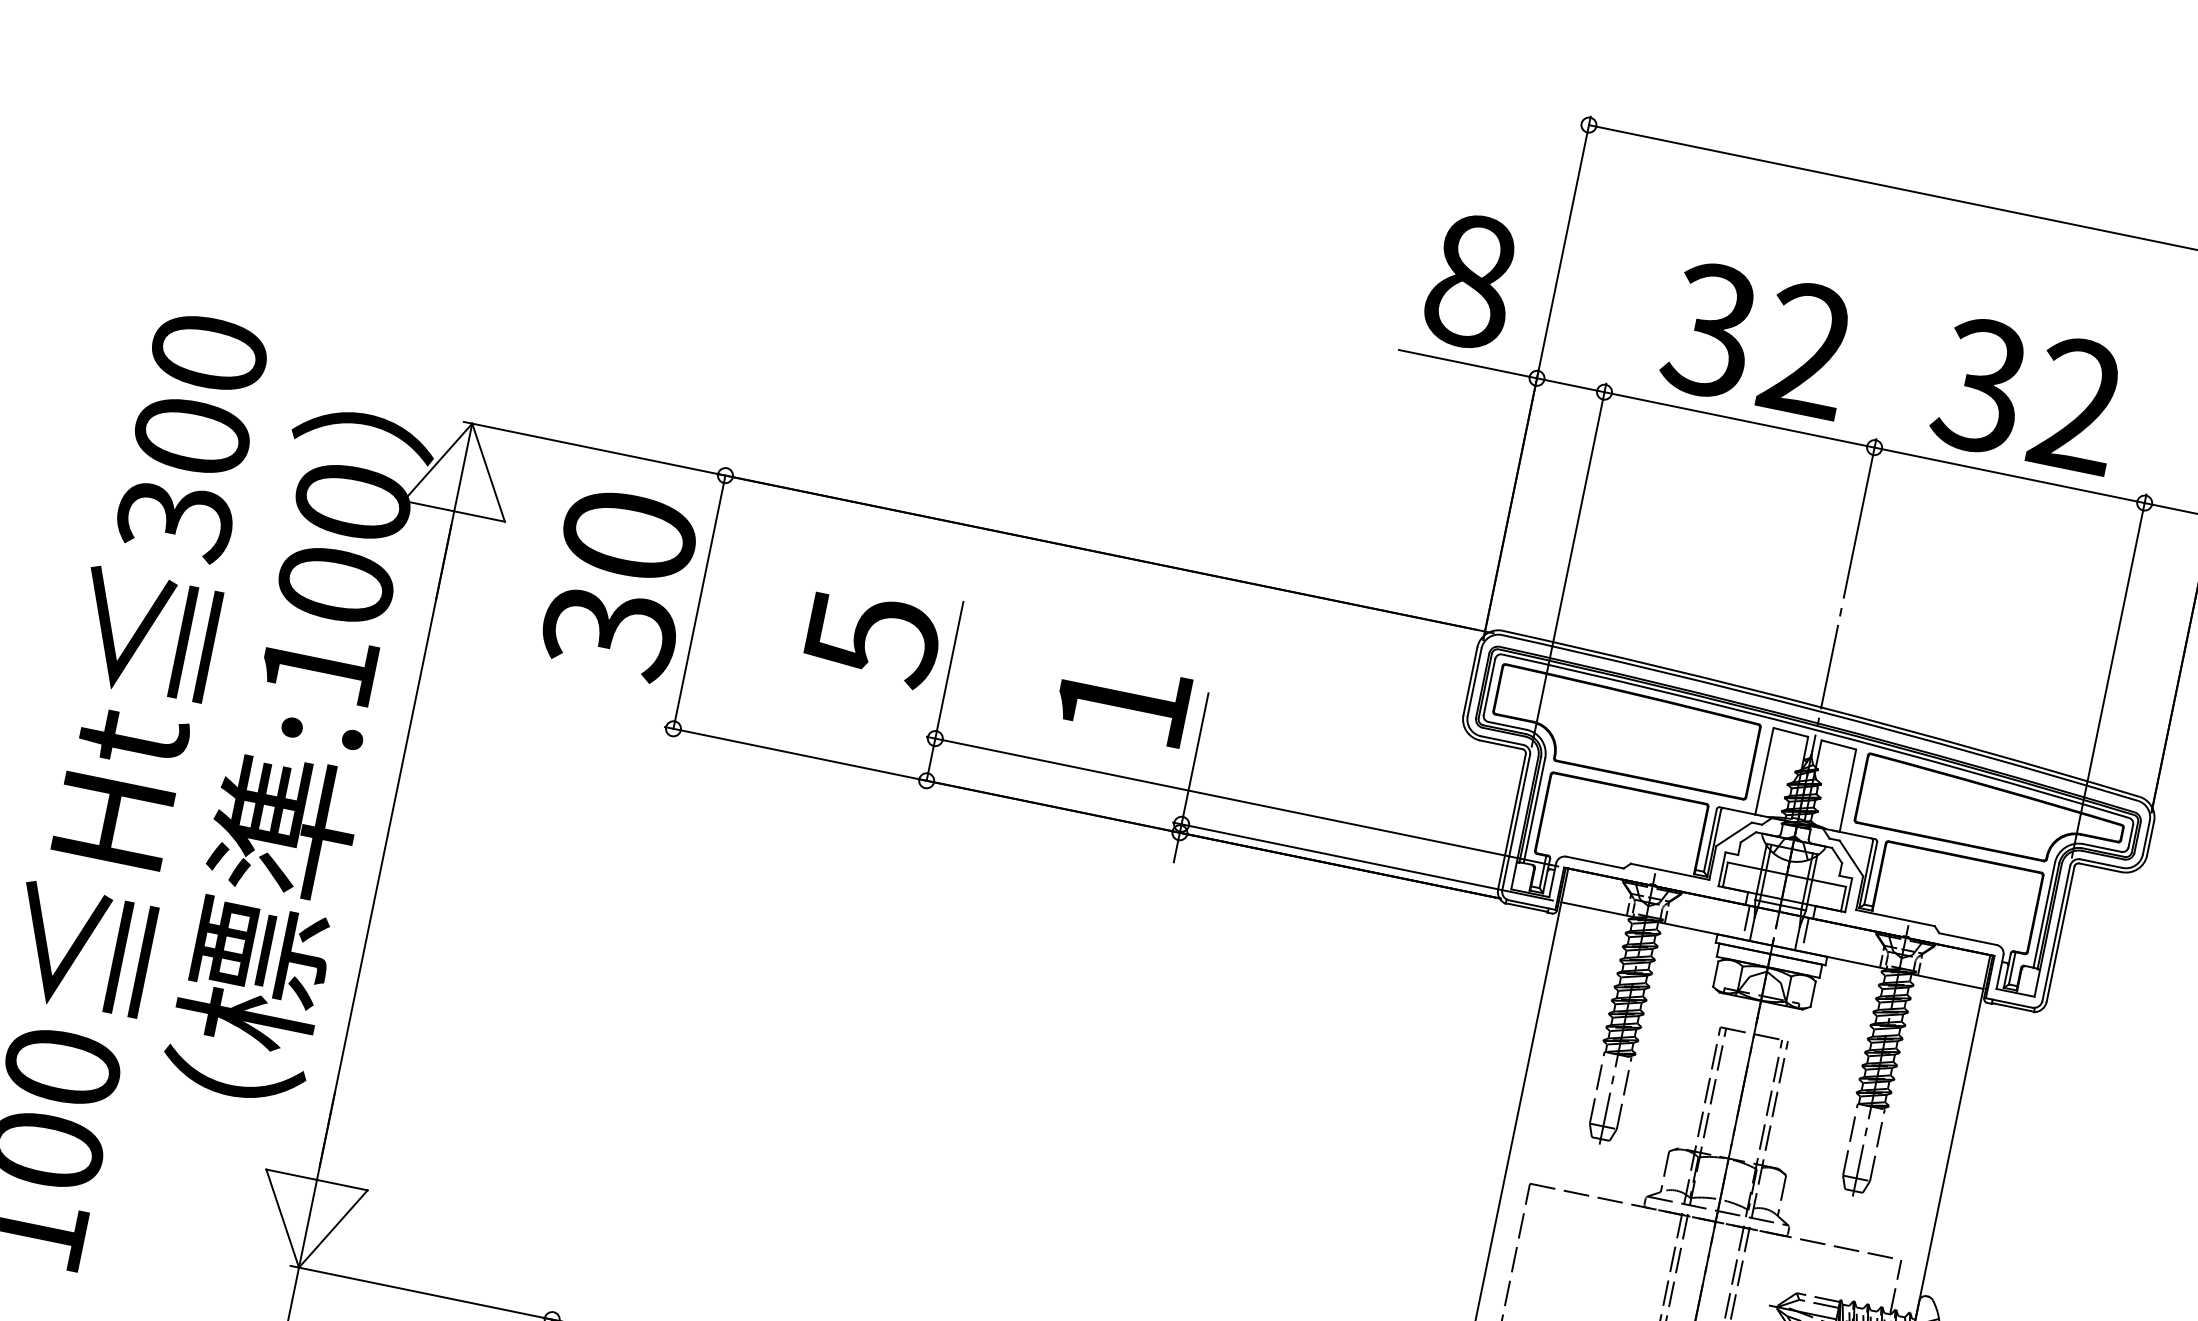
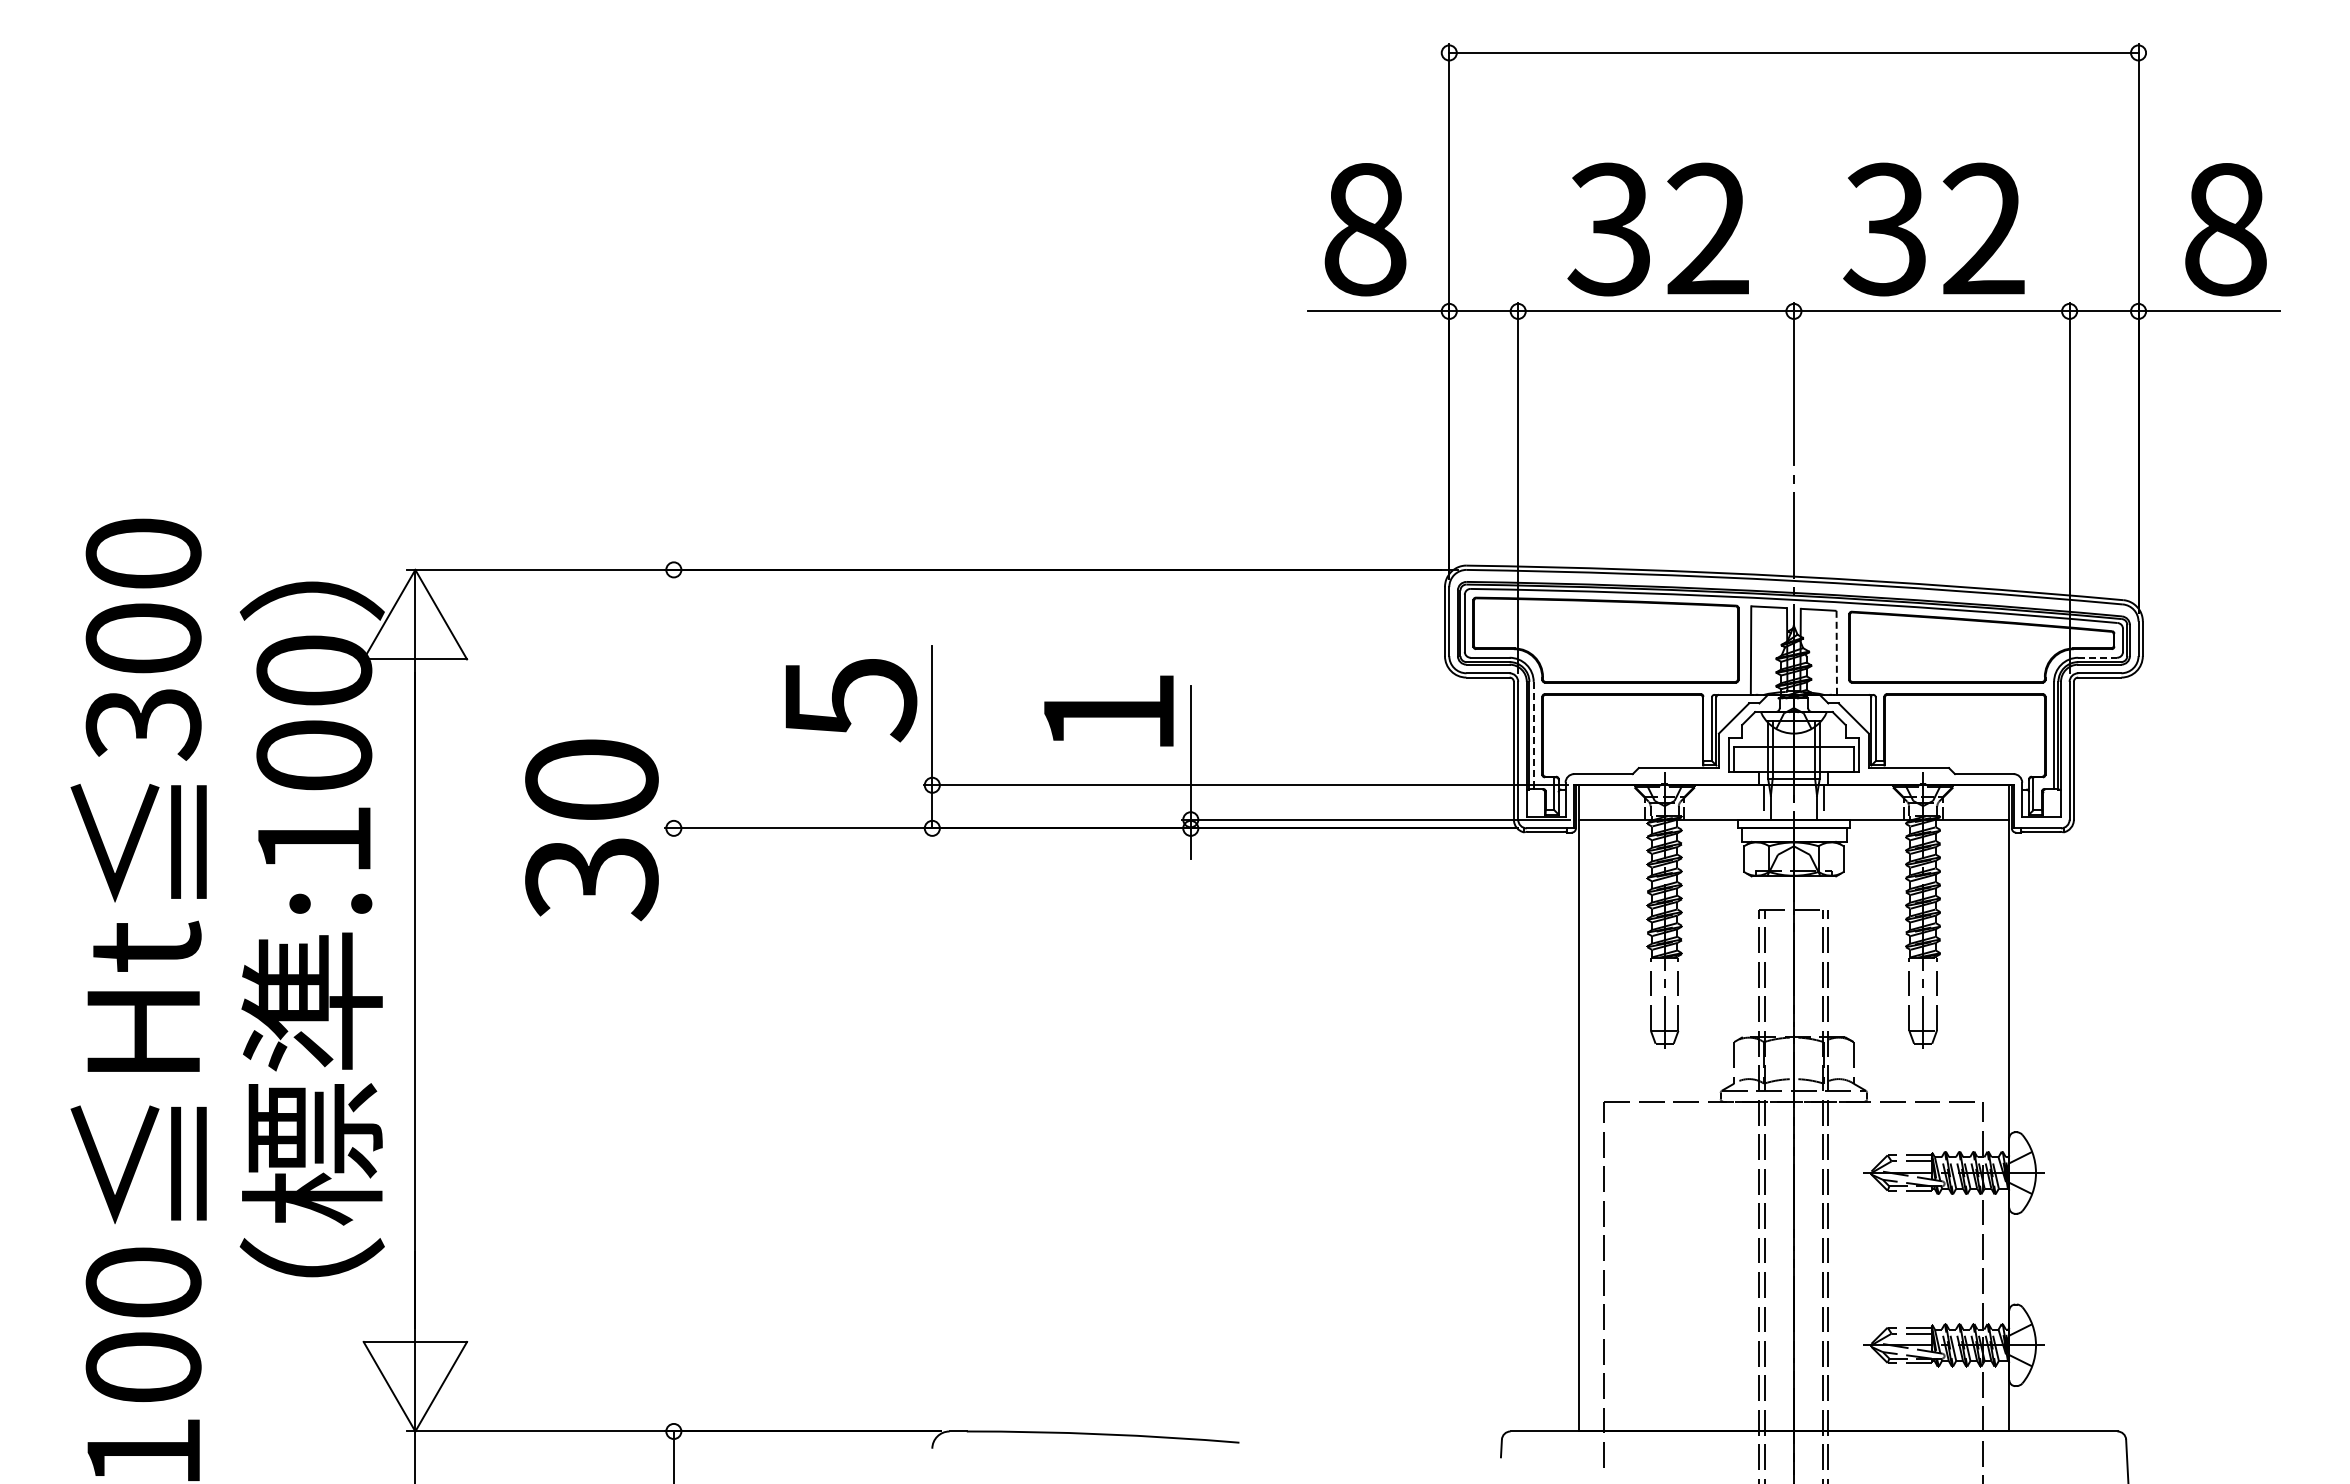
text: (618, 585) -> (591, 830), moved
line: (699, 601) -> (673, 698), removed
line: (1847, 791) -> (1836, 653), solid -> dashed
line: (1534, 810) -> (1533, 735), solid -> dashed
line: (2103, 847) -> (2098, 657), solid -> dashed

